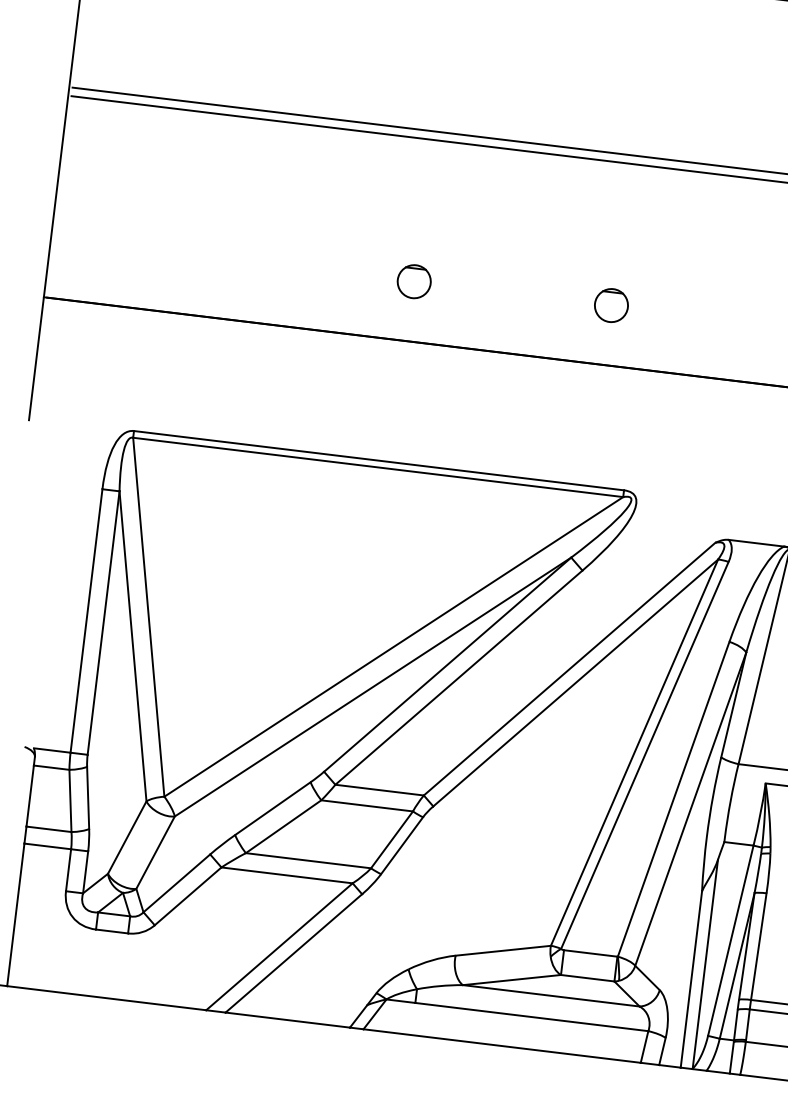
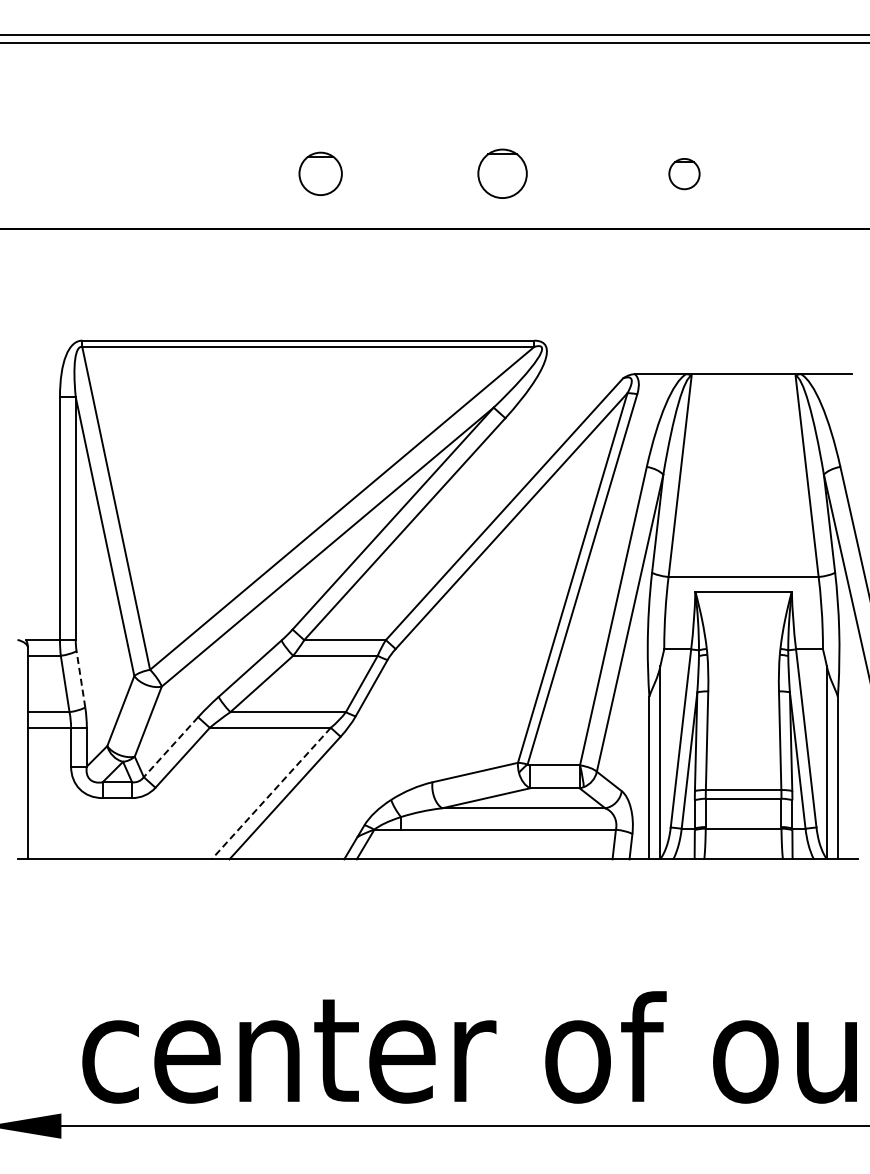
part: (414, 282) -> (320, 174), size x1.4
part: (611, 306) -> (502, 174), size x1.6
line: (87, 797) -> (80, 678), solid -> dashed
line: (176, 883) -> (170, 747), solid -> dashed
line: (279, 946) -> (271, 793), solid -> dashed

